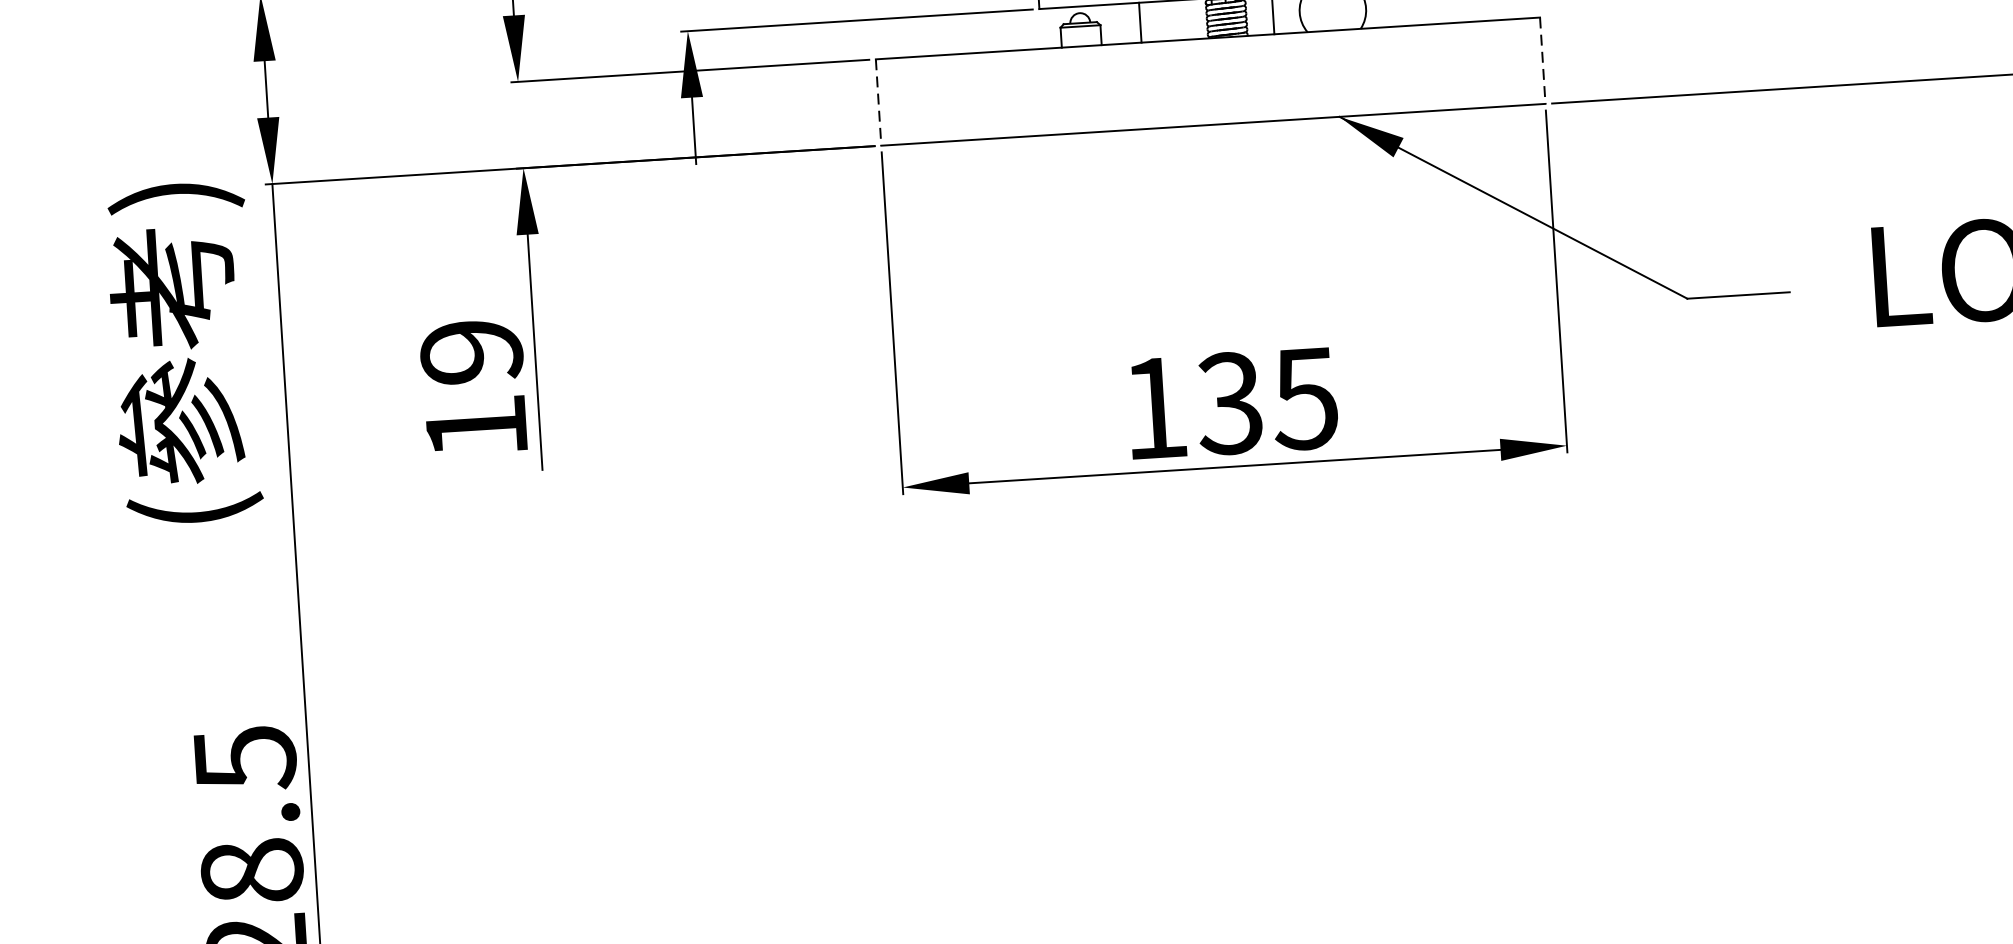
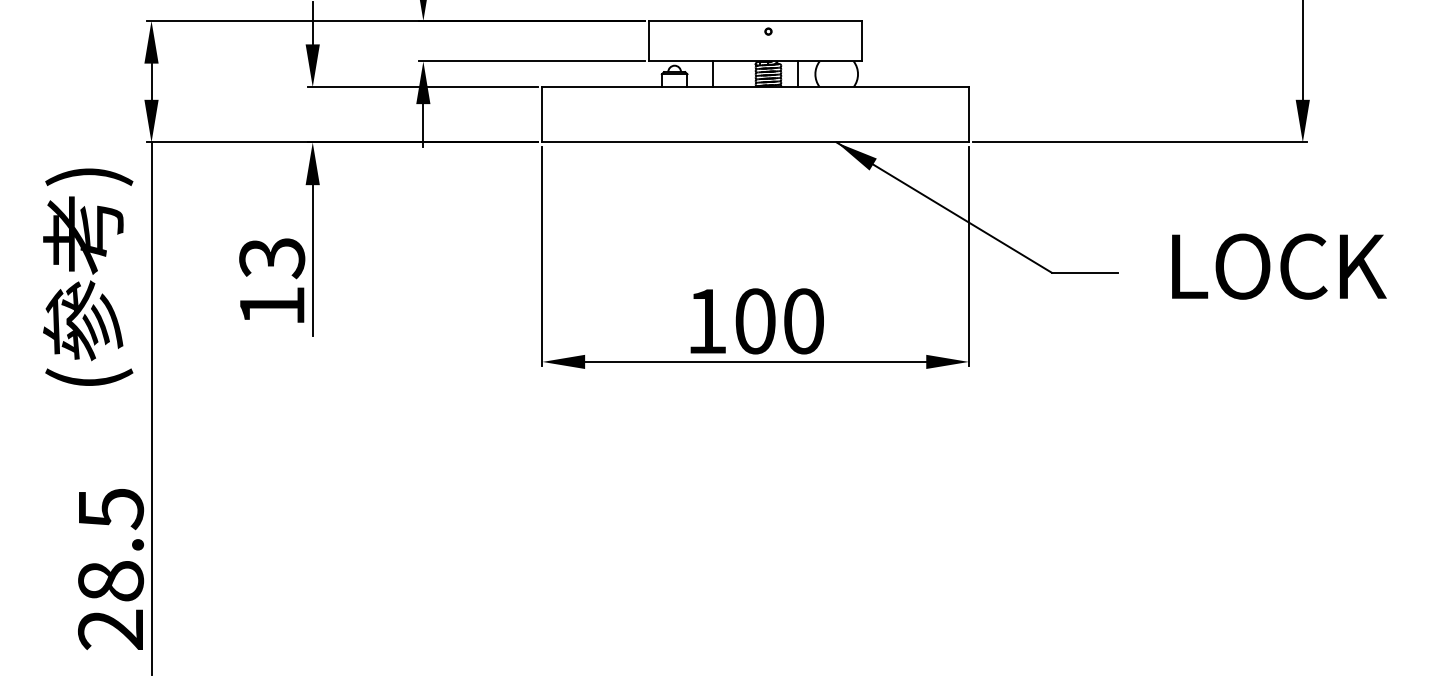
line: (1542, 60) -> (968, 114), dashed -> solid
line: (878, 102) -> (542, 114), dashed -> solid
text: (184, 352) -> (88, 276), moved
text: (472, 352) -> (272, 258), 19 -> 13
text: (1266, 401) -> (778, 321), 135 -> 100

